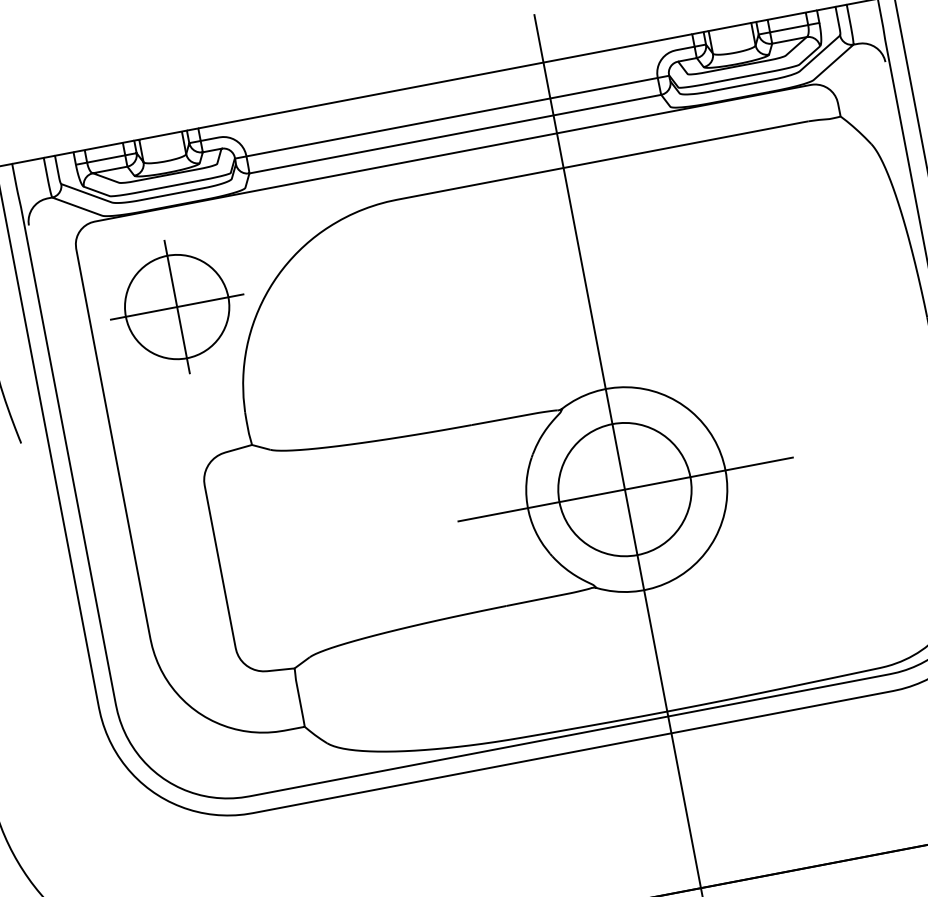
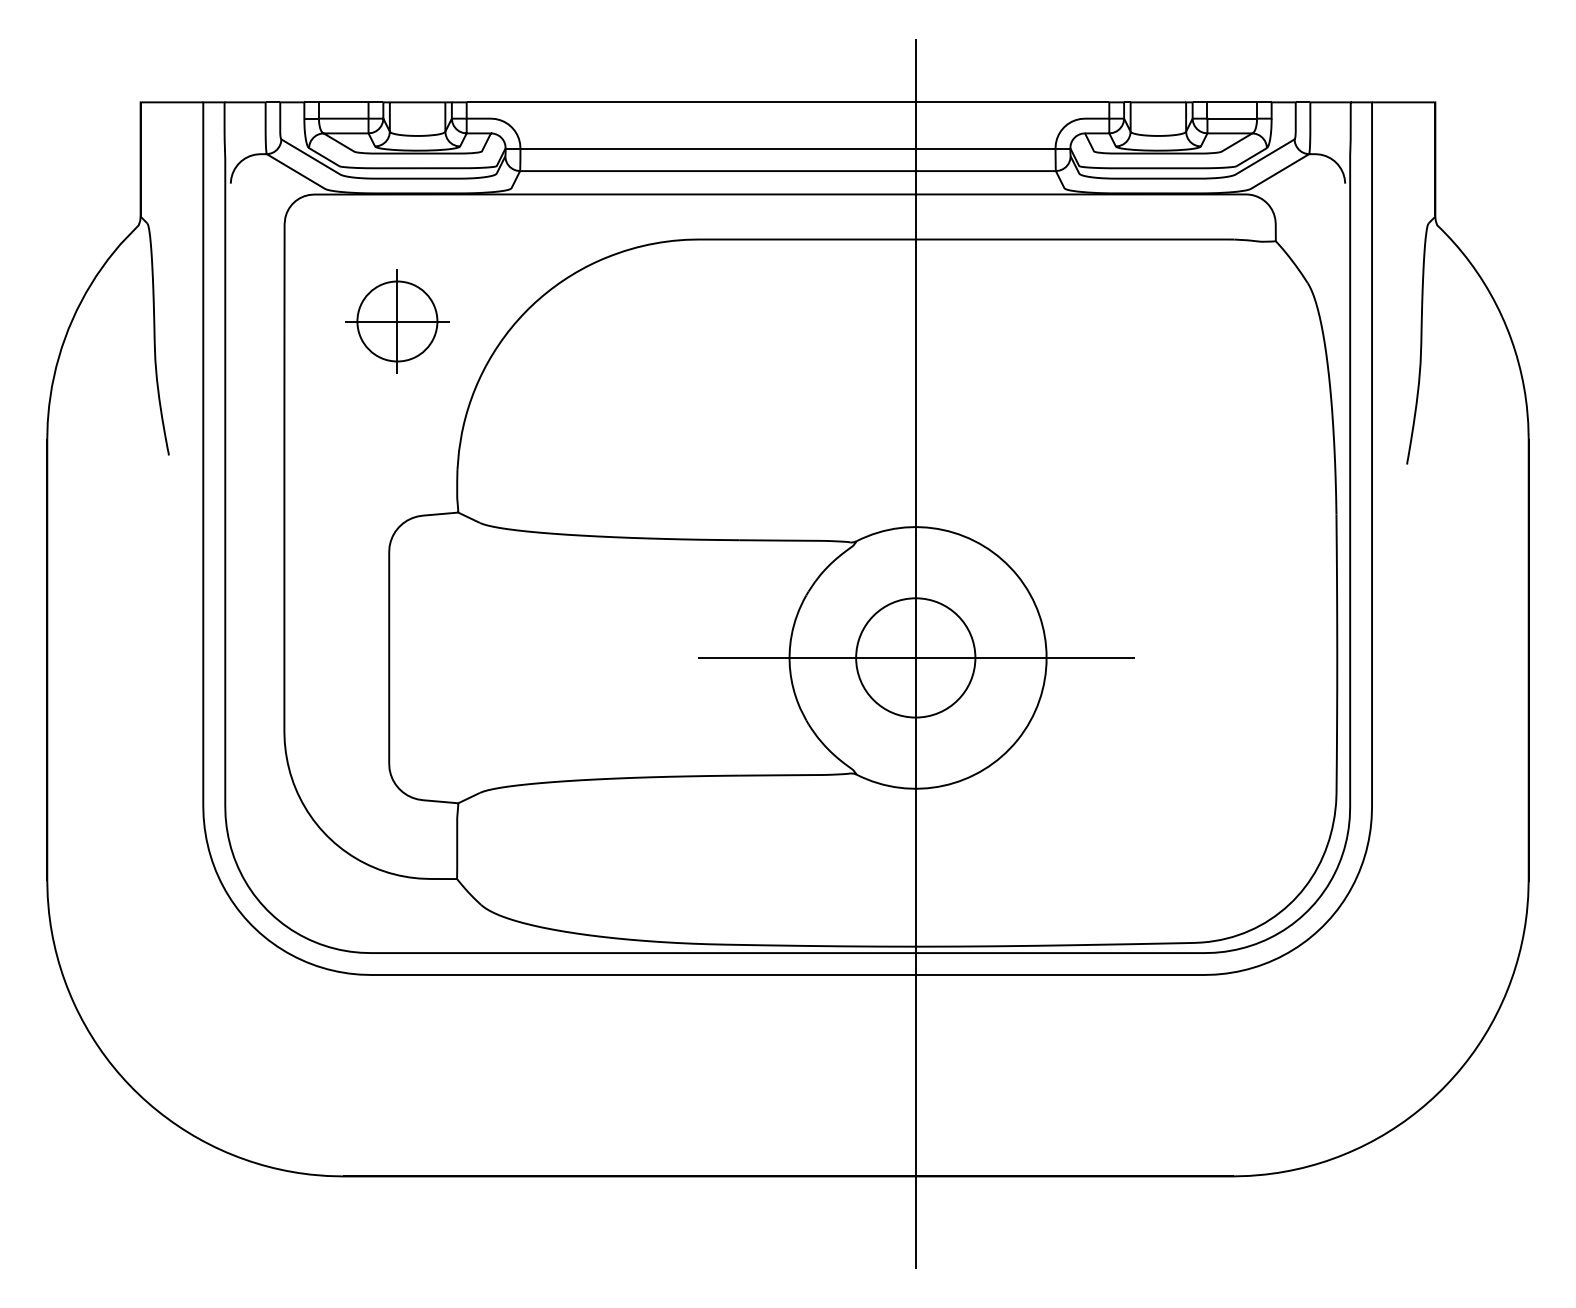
part: (177, 307) -> (397, 321), size x0.6
circle: (624, 489) -> (915, 657), size x0.7

